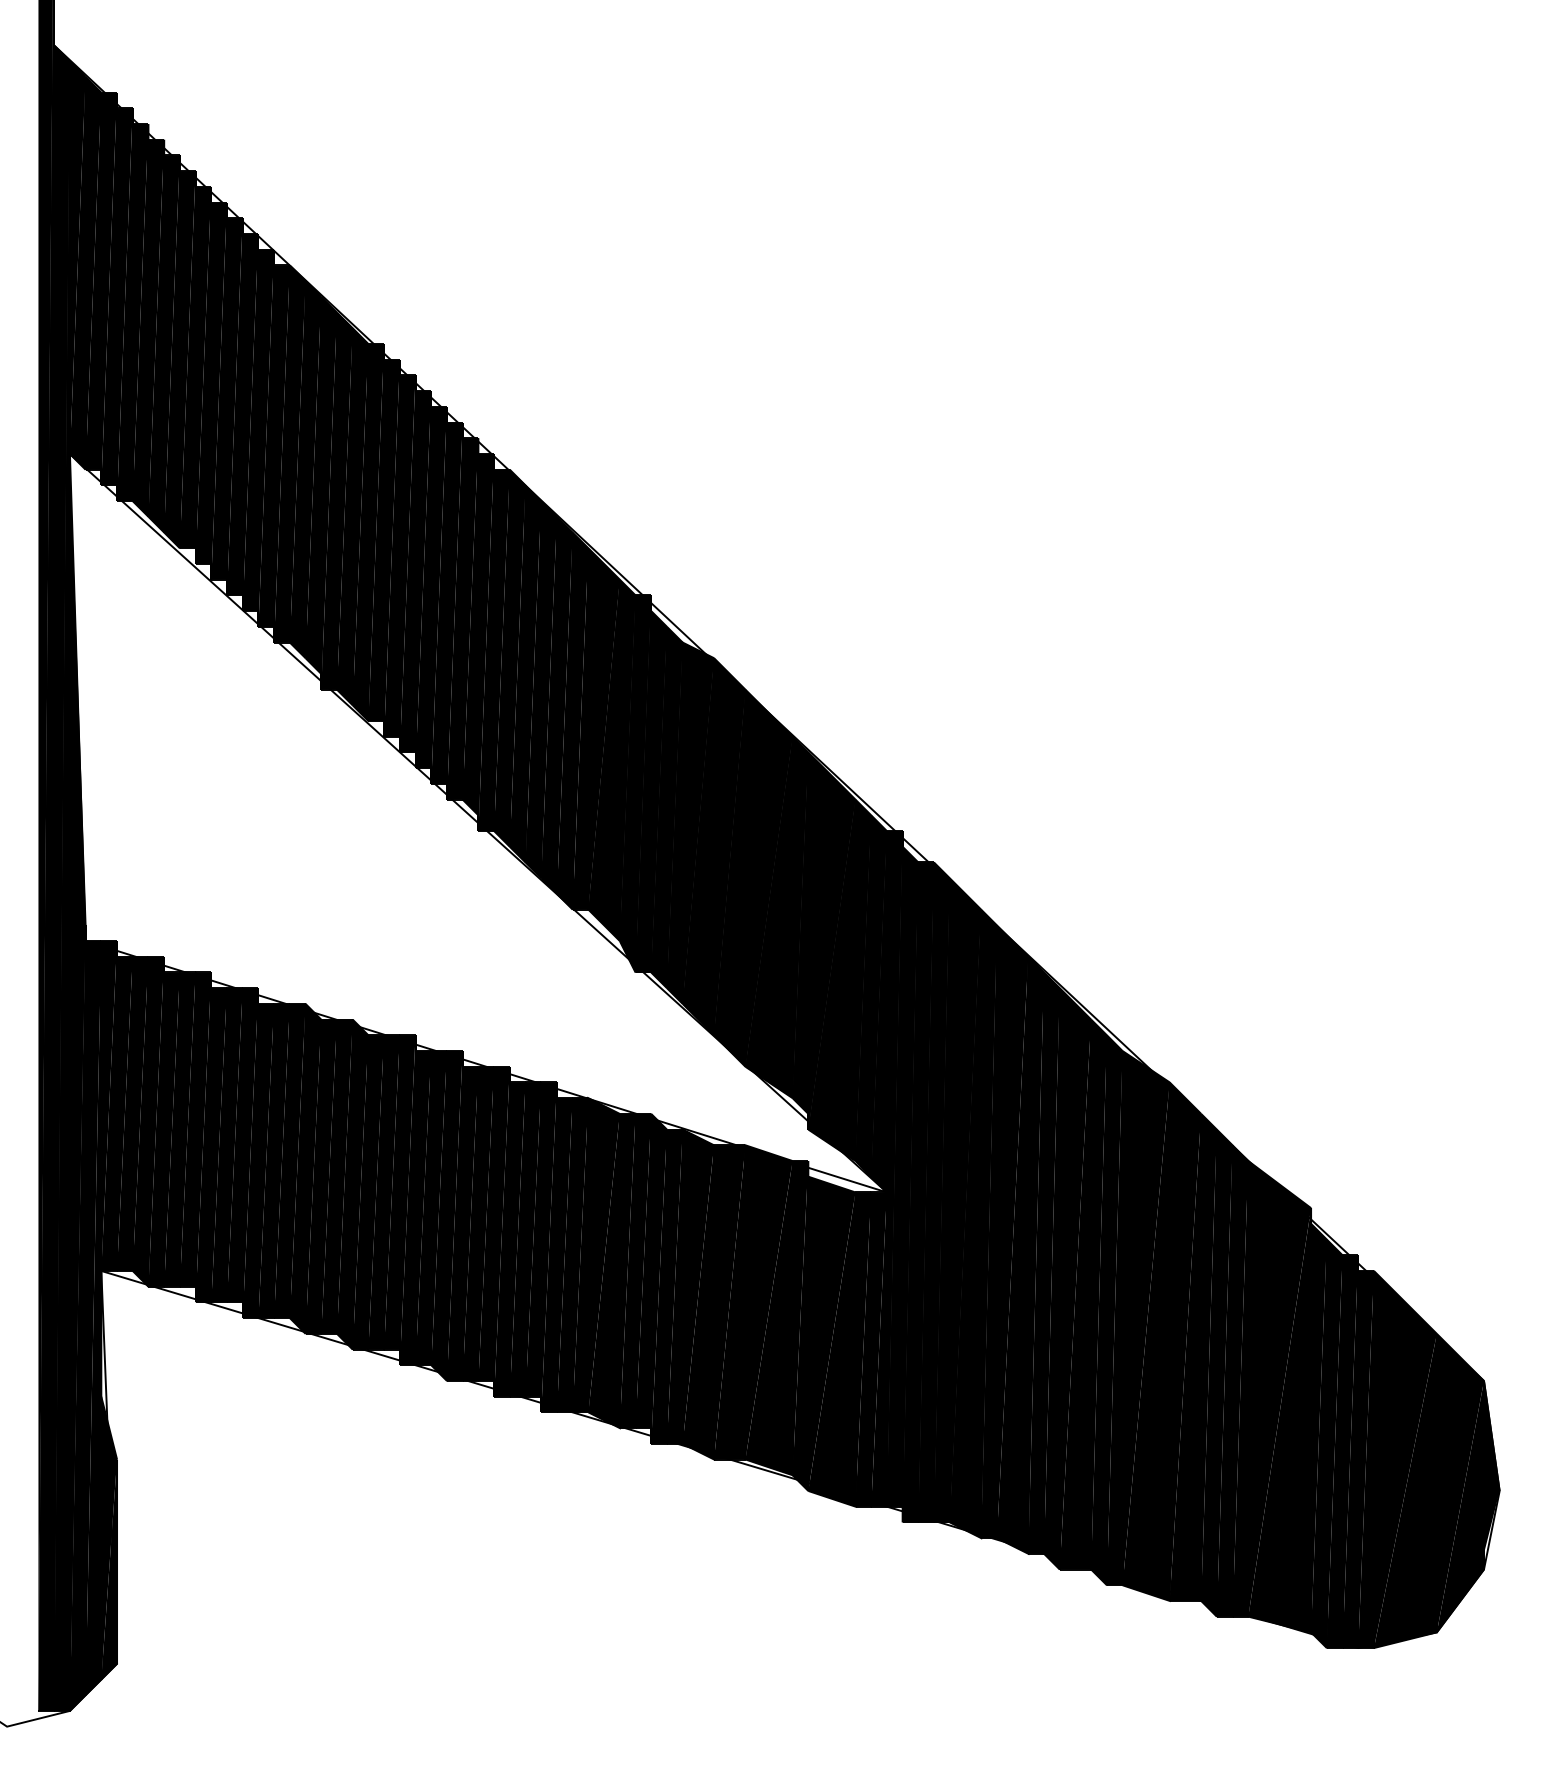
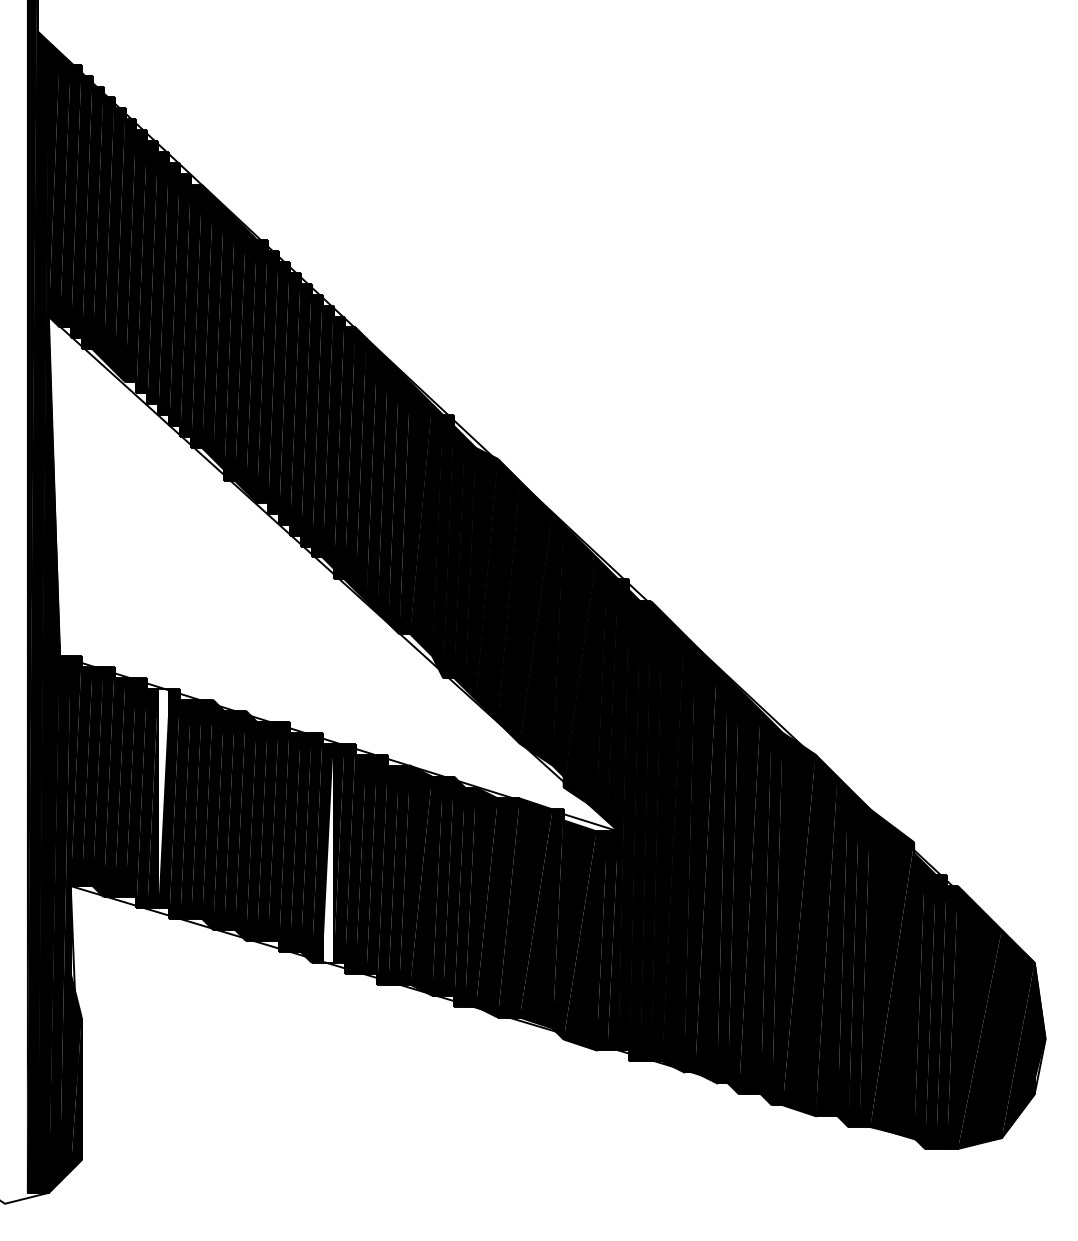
fill: (234, 1145) -> (163, 798), removed
fill: (469, 1222) -> (327, 852), removed

